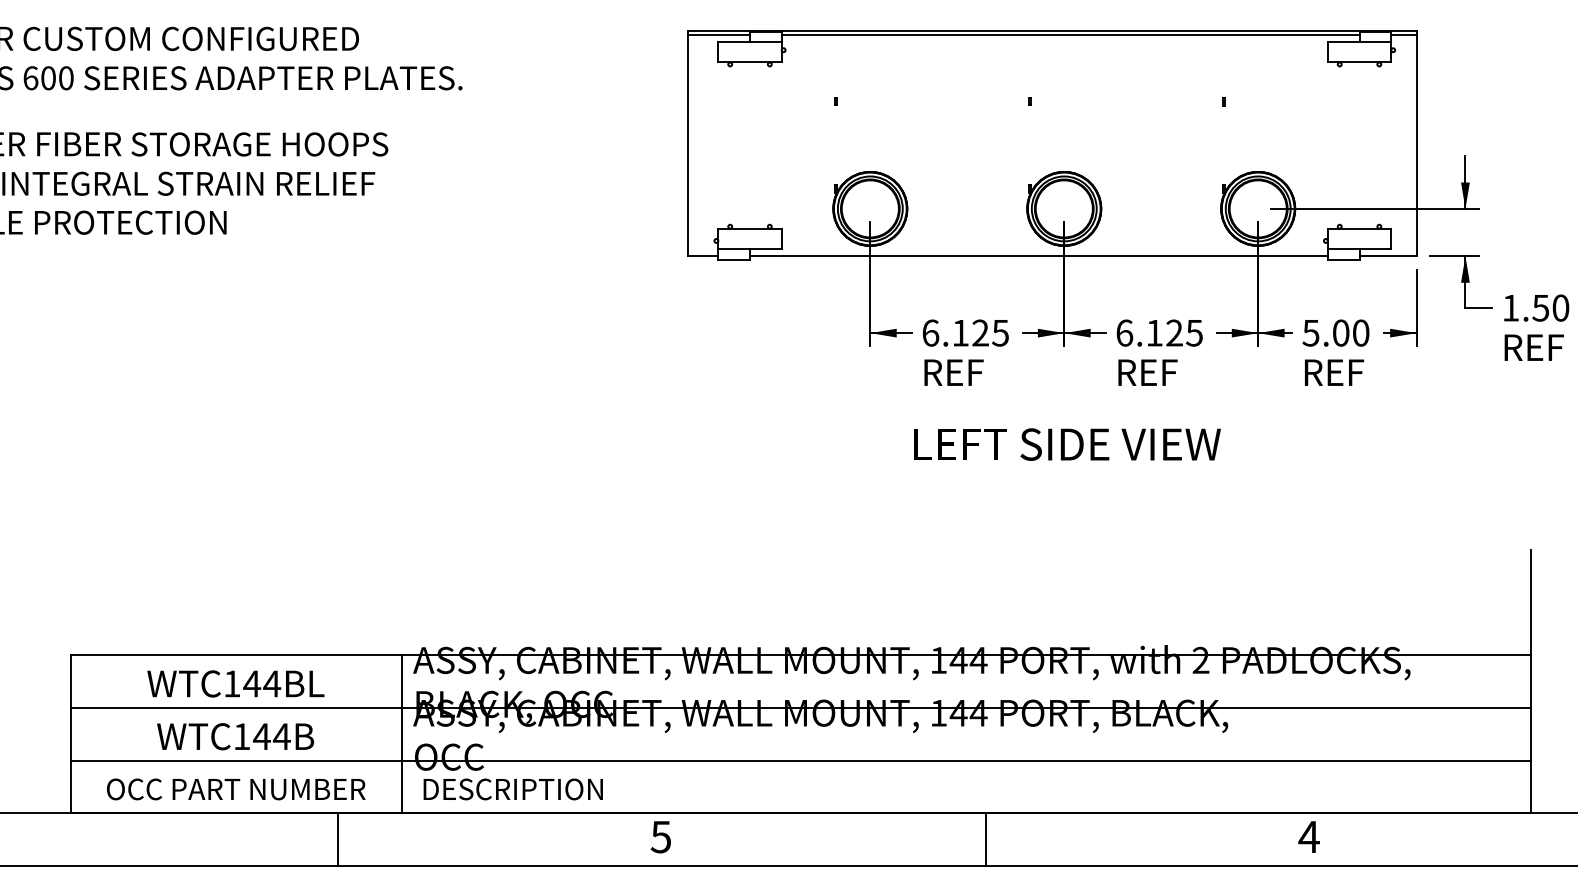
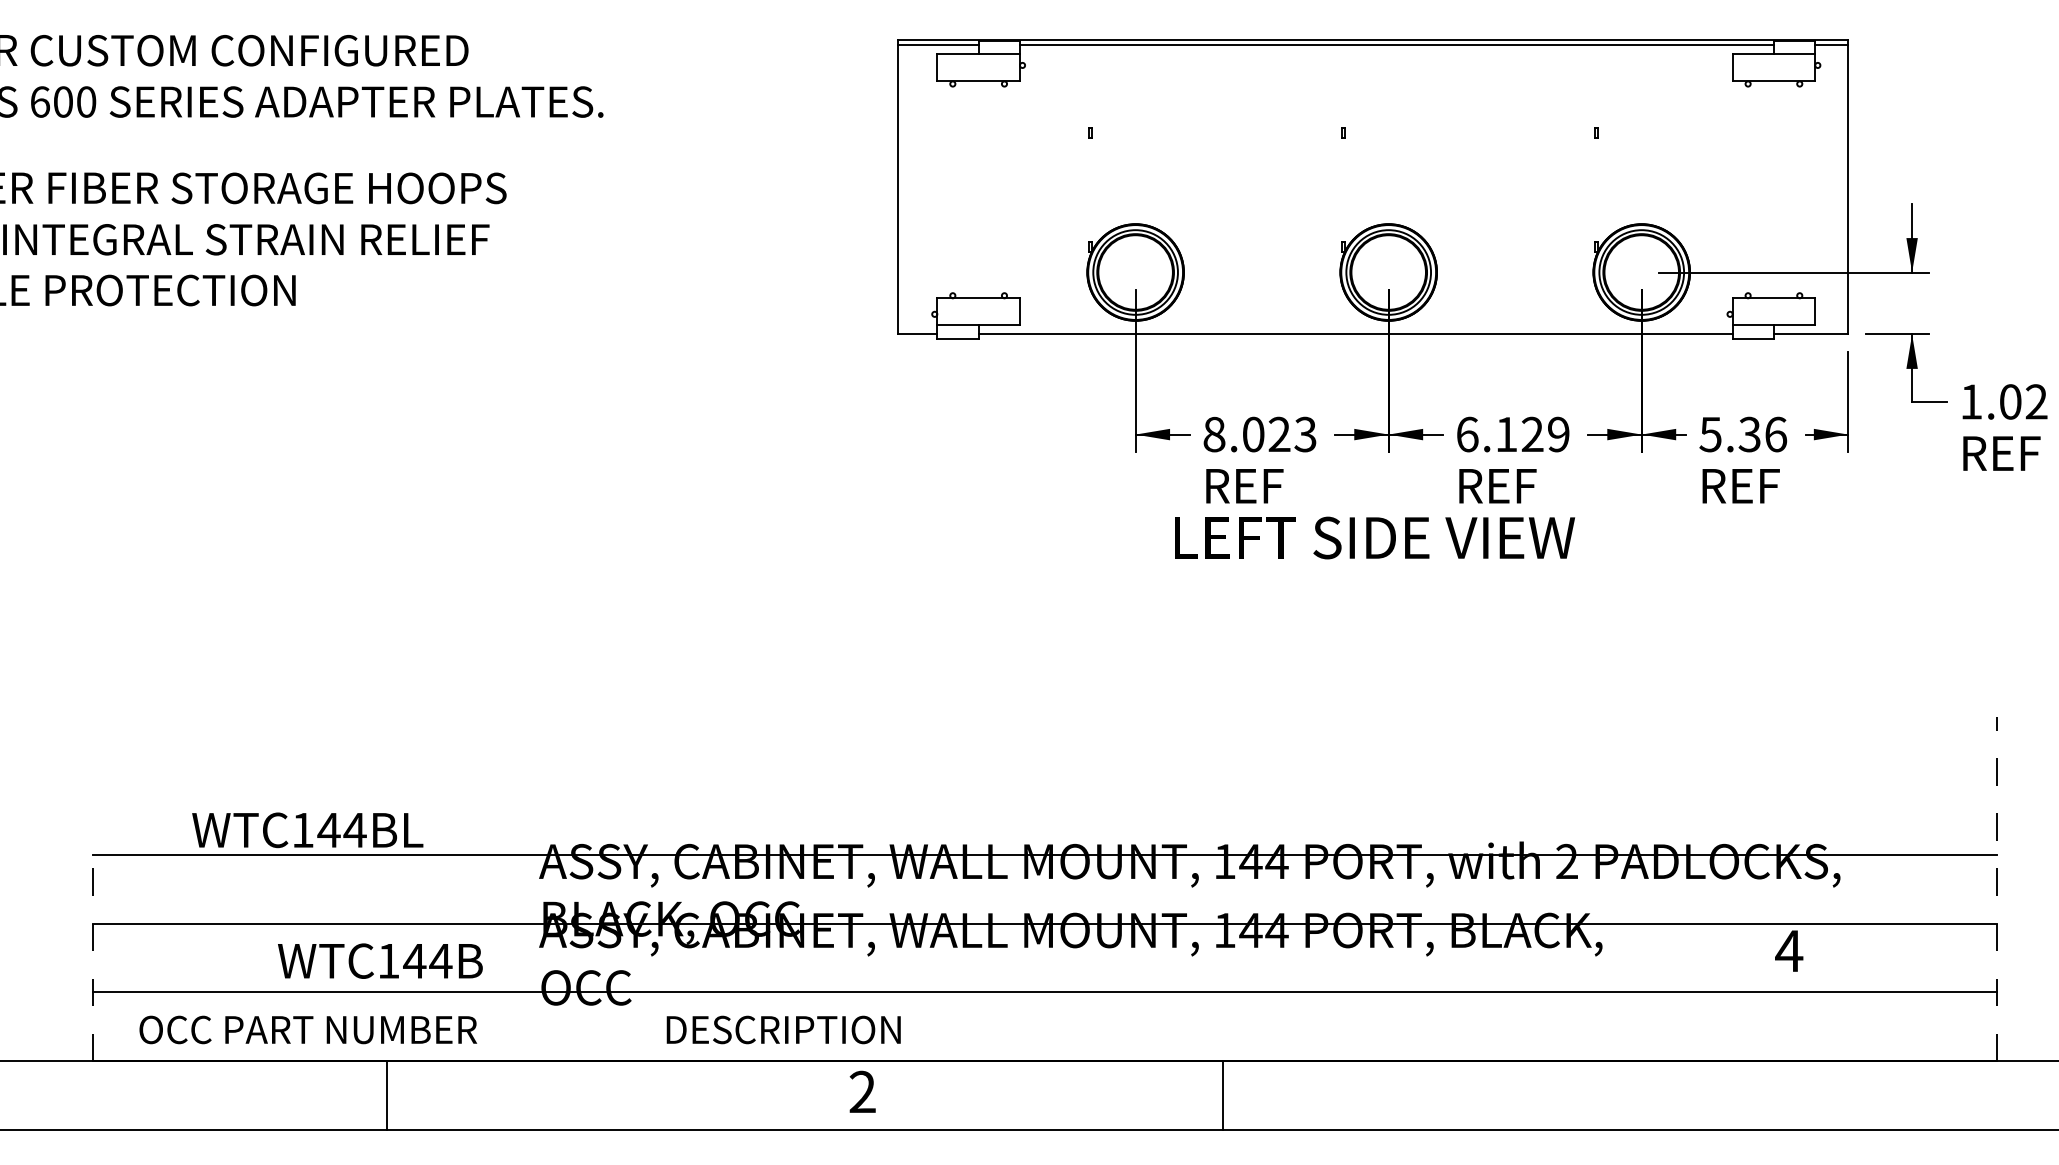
text: (1550, 307) -> (2023, 401), 1.50 -> 1.02
text: (965, 333) -> (1259, 434), 6.125 -> 8.023
text: (1194, 333) -> (1558, 434), 6.125 -> 6.129
text: (1350, 333) -> (1762, 434), 5.00 -> 5.36
text: (1067, 444) -> (1374, 537), moved
line: (1530, 681) -> (1997, 888), solid -> dashed
text: (235, 684) -> (307, 830), moved
line: (70, 733) -> (92, 957), solid -> dashed
line: (401, 733) -> (524, 957), removed
text: (235, 736) -> (380, 960), moved
text: (513, 789) -> (783, 1029), moved
text: (661, 836) -> (862, 1091), 5 -> 2
text: (1309, 836) -> (1789, 950), moved
line: (338, 839) -> (387, 1095), moved
line: (985, 839) -> (1222, 1095), moved

